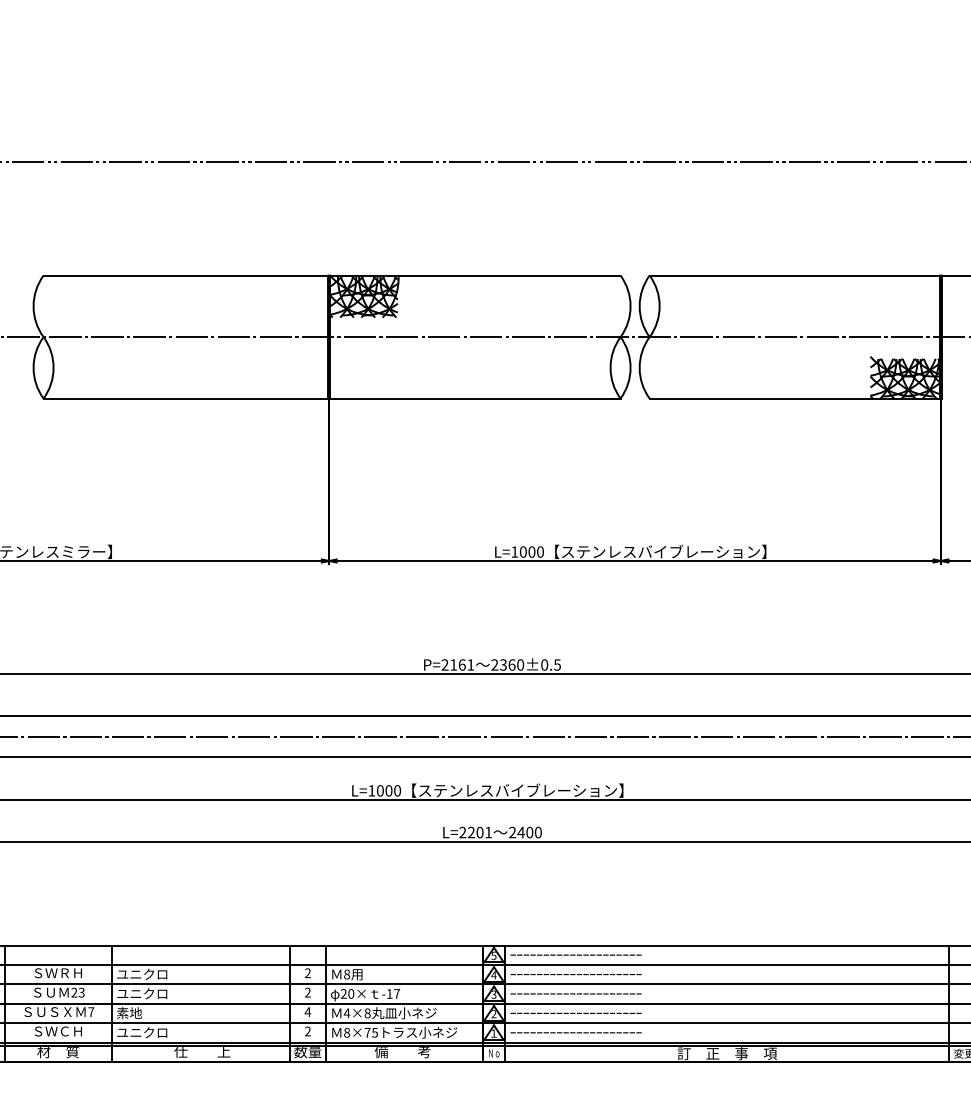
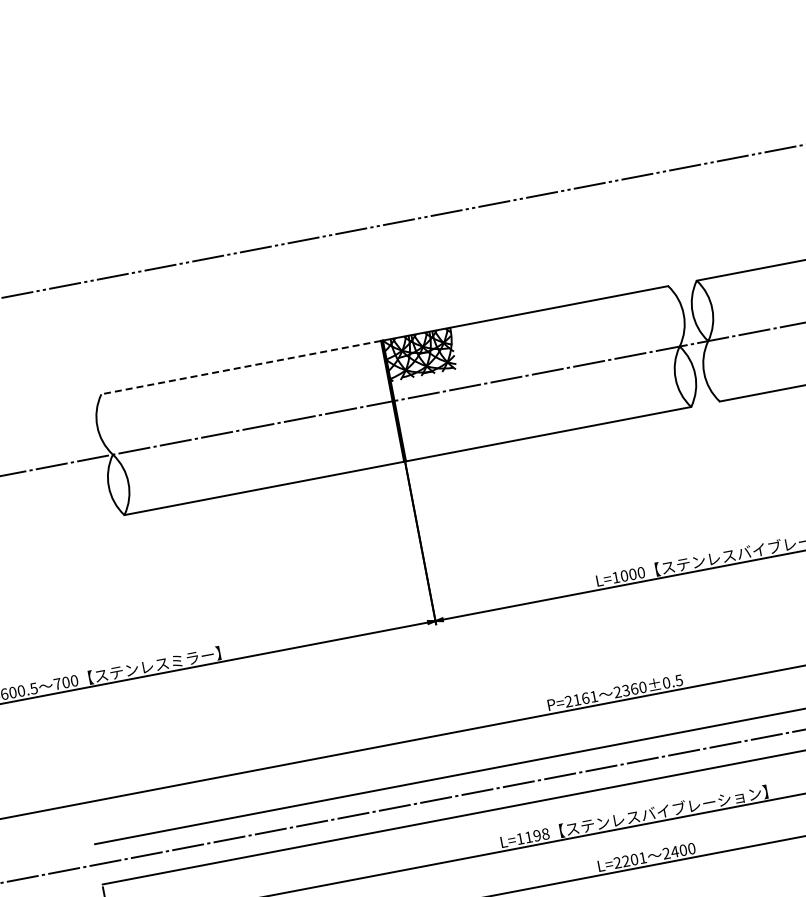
line: (185, 275) -> (240, 367), solid -> dashed
text: (389, 790) -> (537, 835), L=1000 -> L=1198

